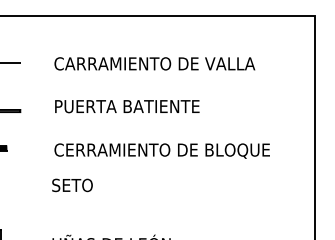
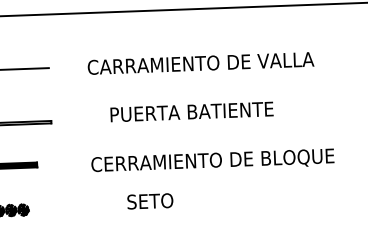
text: (127, 106) -> (192, 111), moved
text: (72, 185) -> (150, 201), moved

